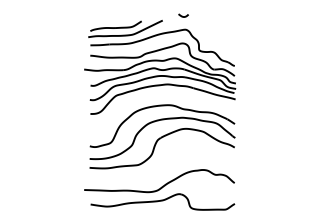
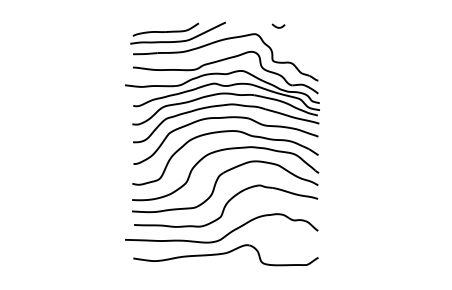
curve: (183, 15) -> (278, 26), moved
curve: (162, 95) -> (225, 118), added
part: (163, 163) -> (226, 205), added

